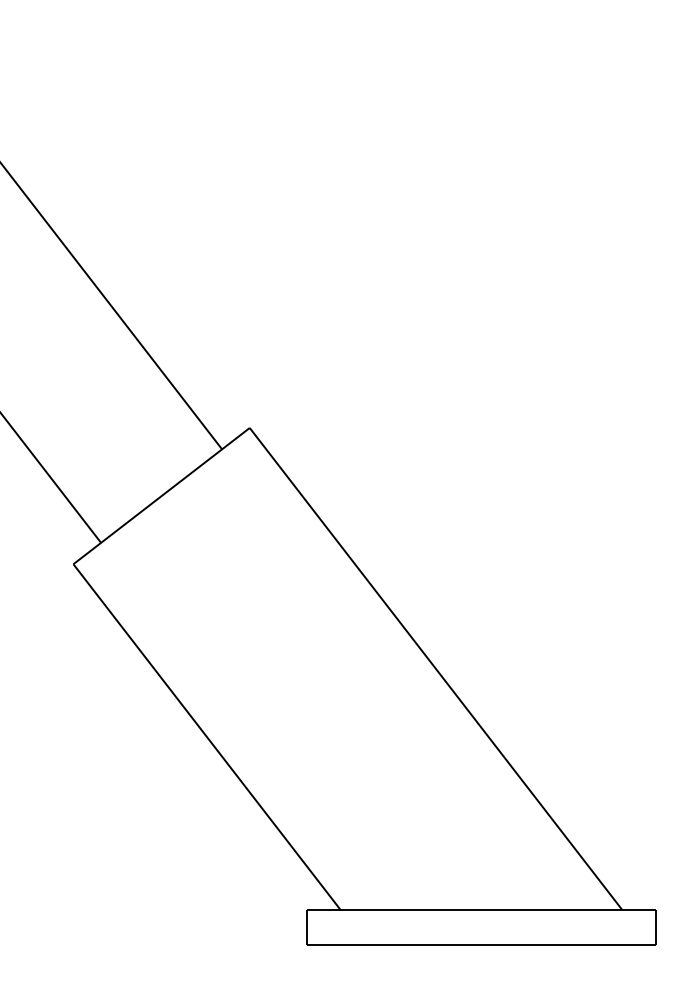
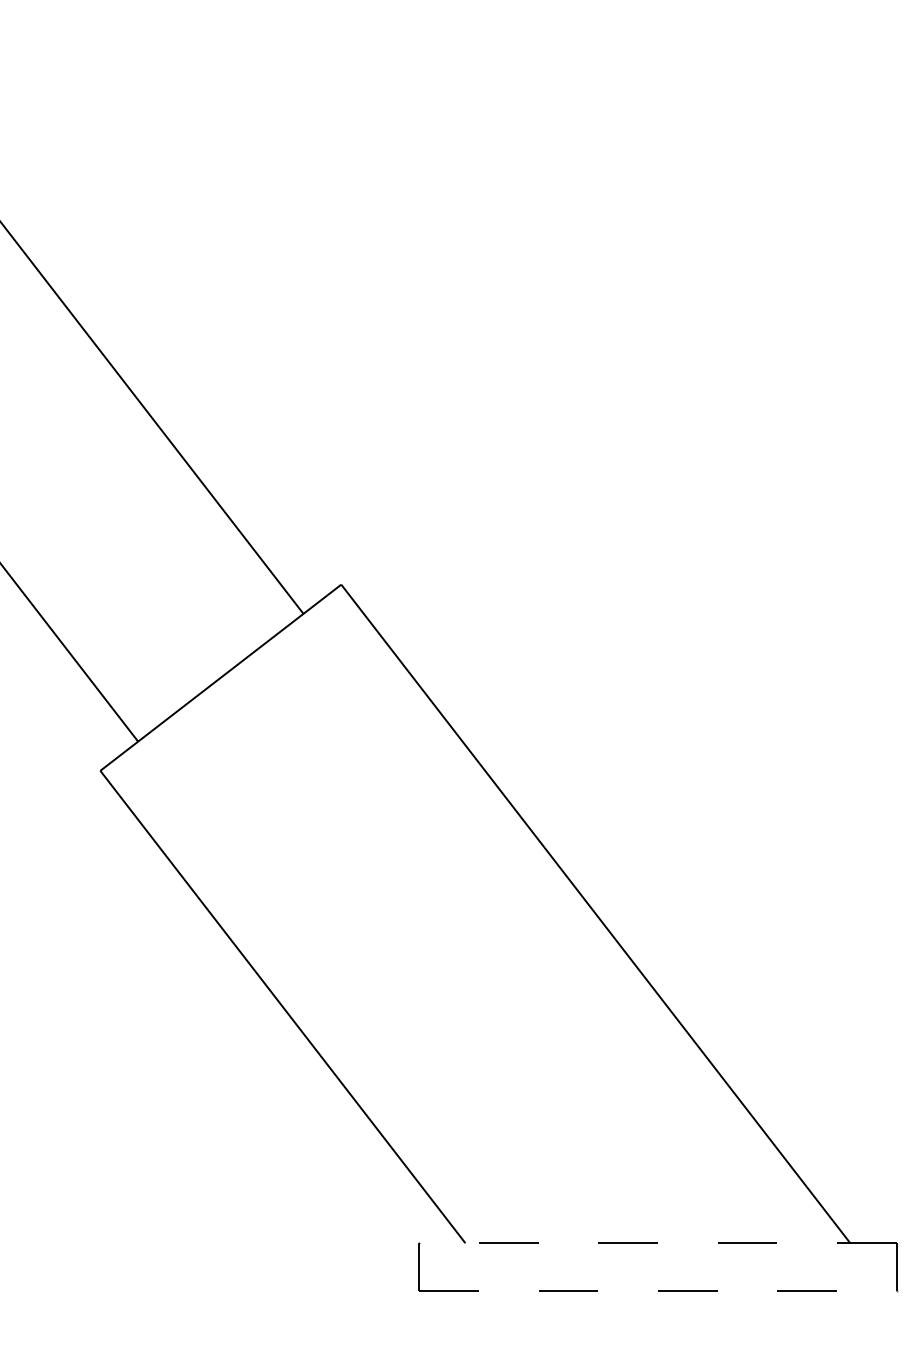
line: (481, 910) -> (657, 1243), solid -> dashed
line: (481, 944) -> (657, 1290), solid -> dashed

